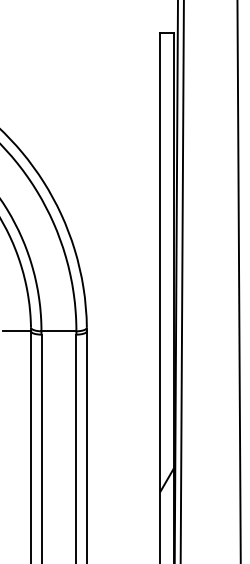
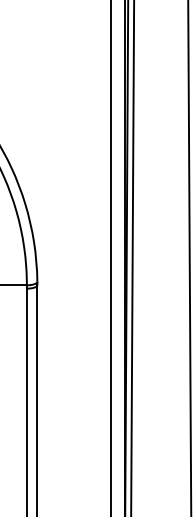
hatch: (167, 480) -> (117, 434), removed

